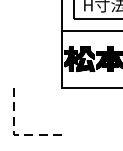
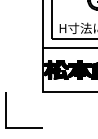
line: (14, 135) -> (6, 128), dashed -> solid

